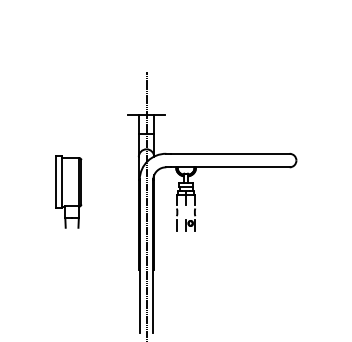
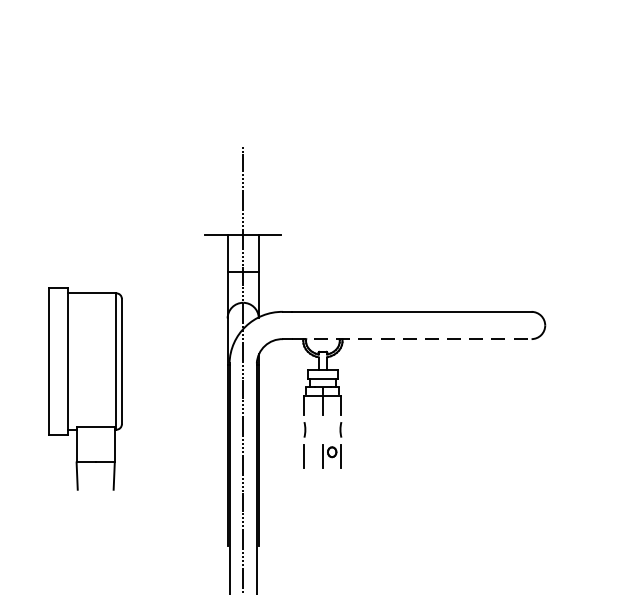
line: (230, 167) -> (412, 339), solid -> dashed
part: (68, 191) -> (85, 387), size x1.4

